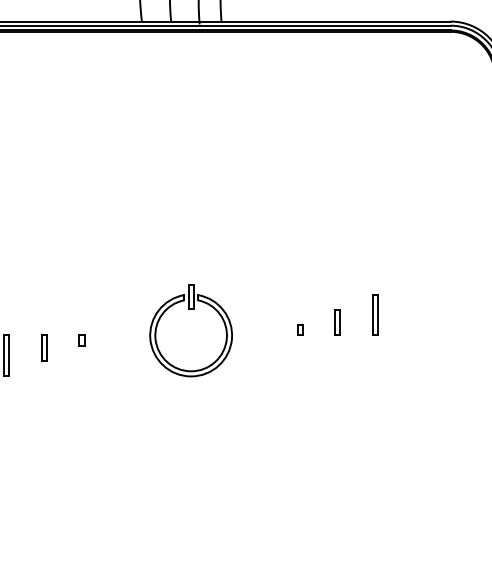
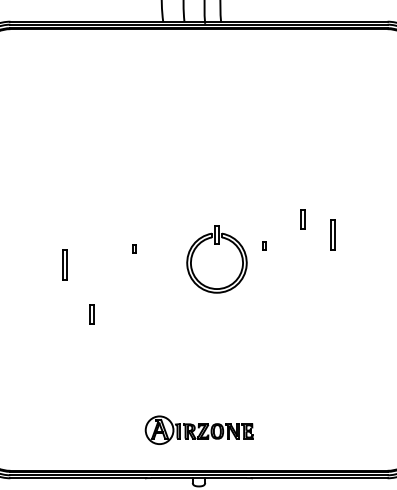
part: (190, 310) -> (216, 244), moved
part: (337, 322) -> (302, 219), moved
part: (300, 329) -> (264, 245), moved
part: (81, 340) -> (134, 248), moved
part: (43, 348) -> (91, 314), moved

